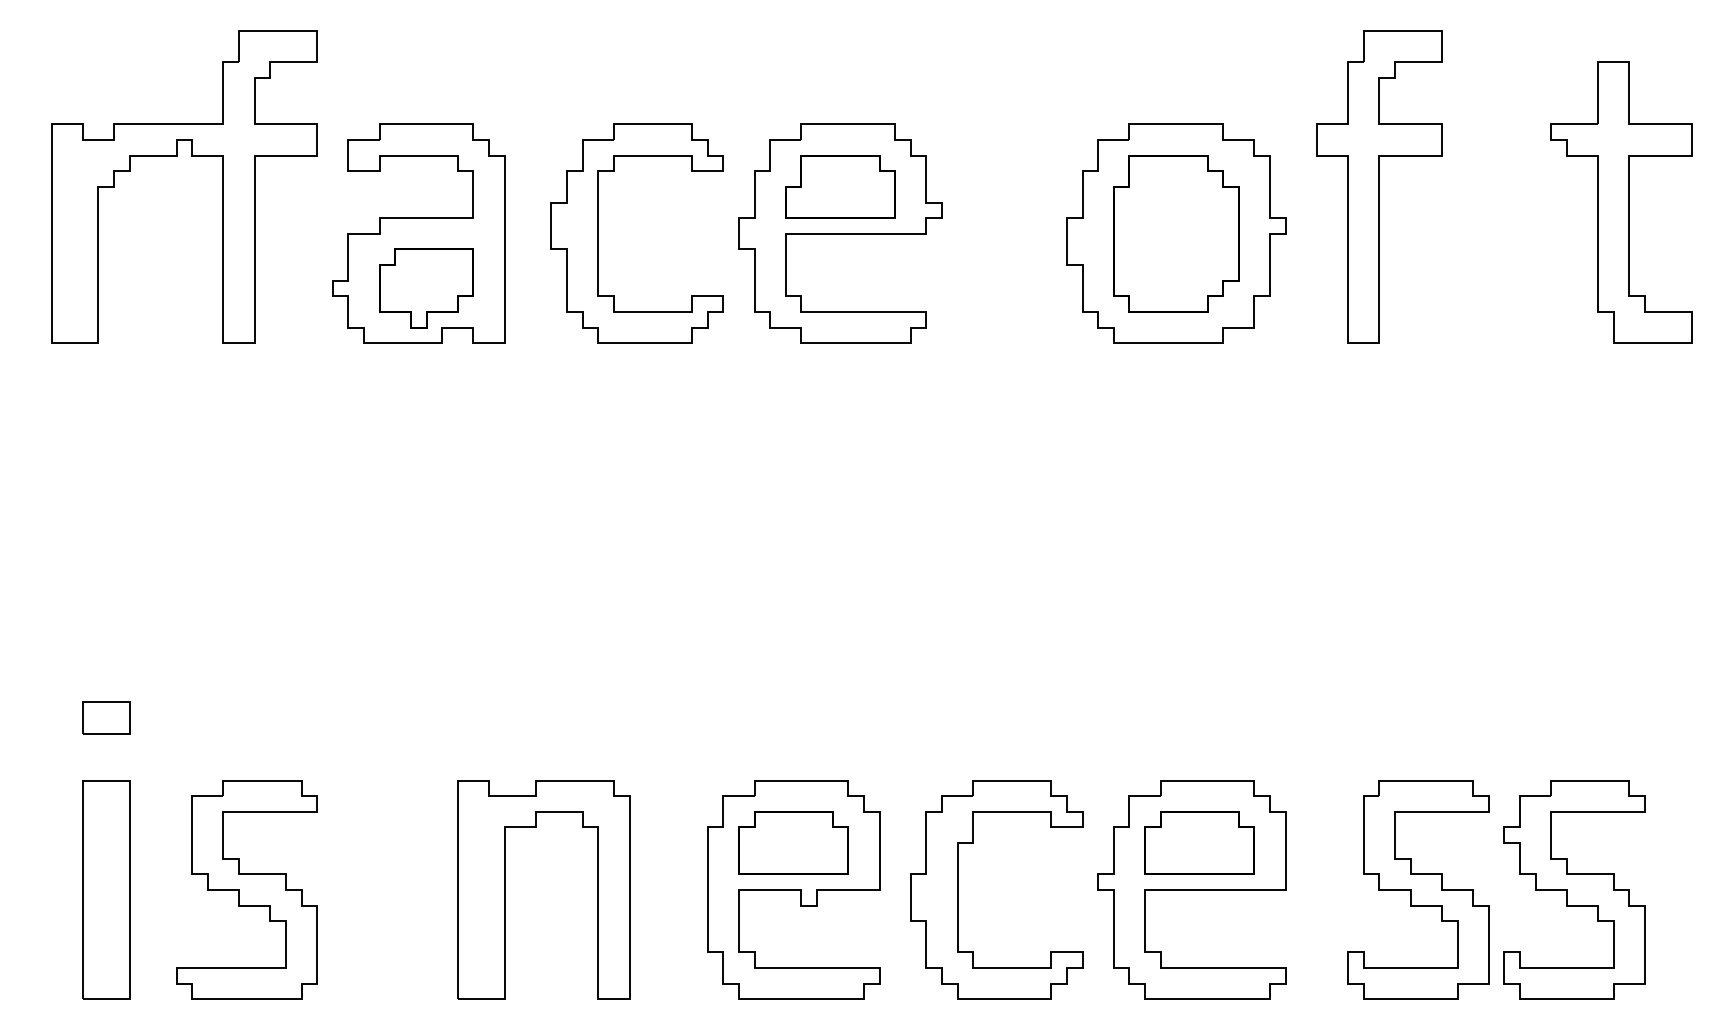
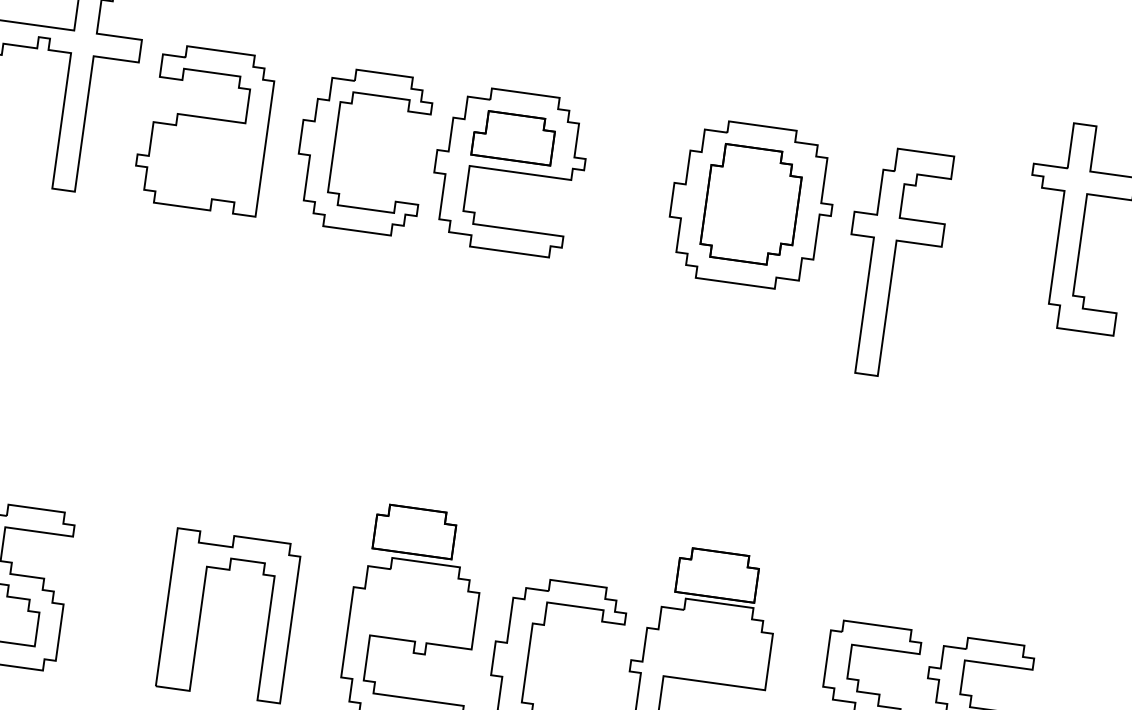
part: (1379, 186) -> (893, 262), moved
part: (426, 288) -> (204, 169), removed
part: (793, 842) -> (415, 530), moved
part: (1199, 842) -> (717, 574), moved

